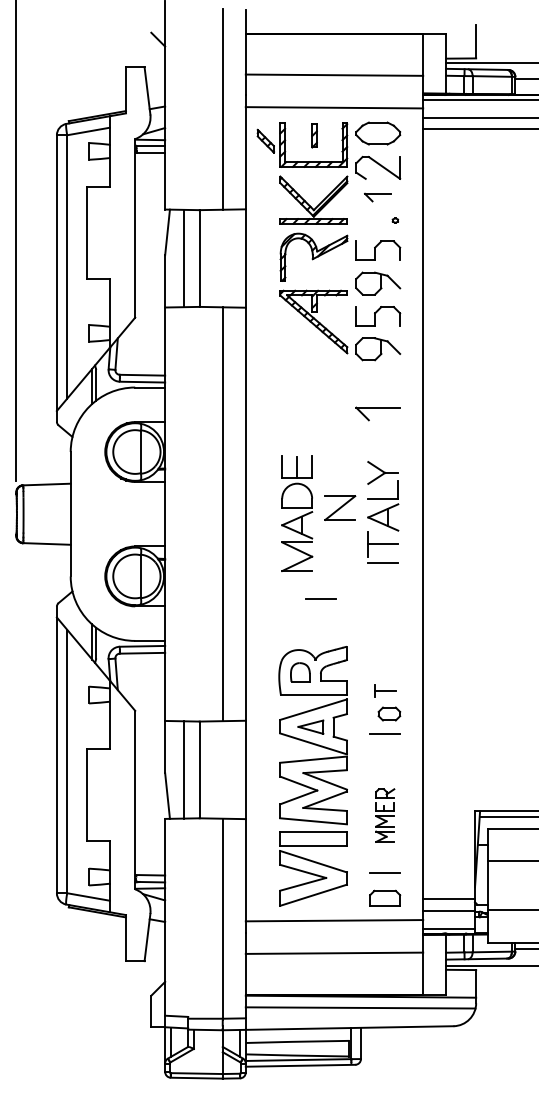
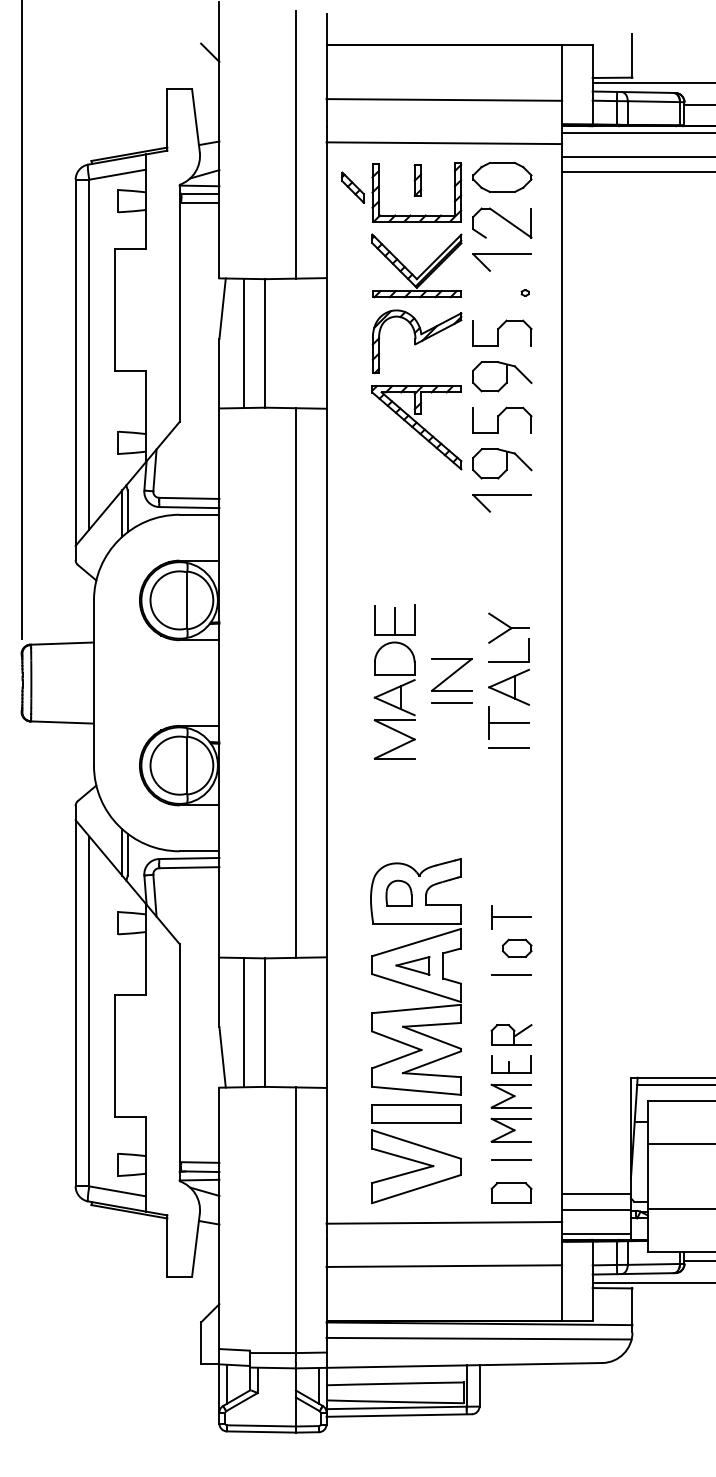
part: (377, 197) -> (501, 262), size x1.67
part: (377, 413) -> (501, 502), moved
line: (320, 598) -> (450, 701), moved
part: (384, 690) -> (510, 917), size x1.43
part: (385, 815) -> (512, 1083), size x1.67

